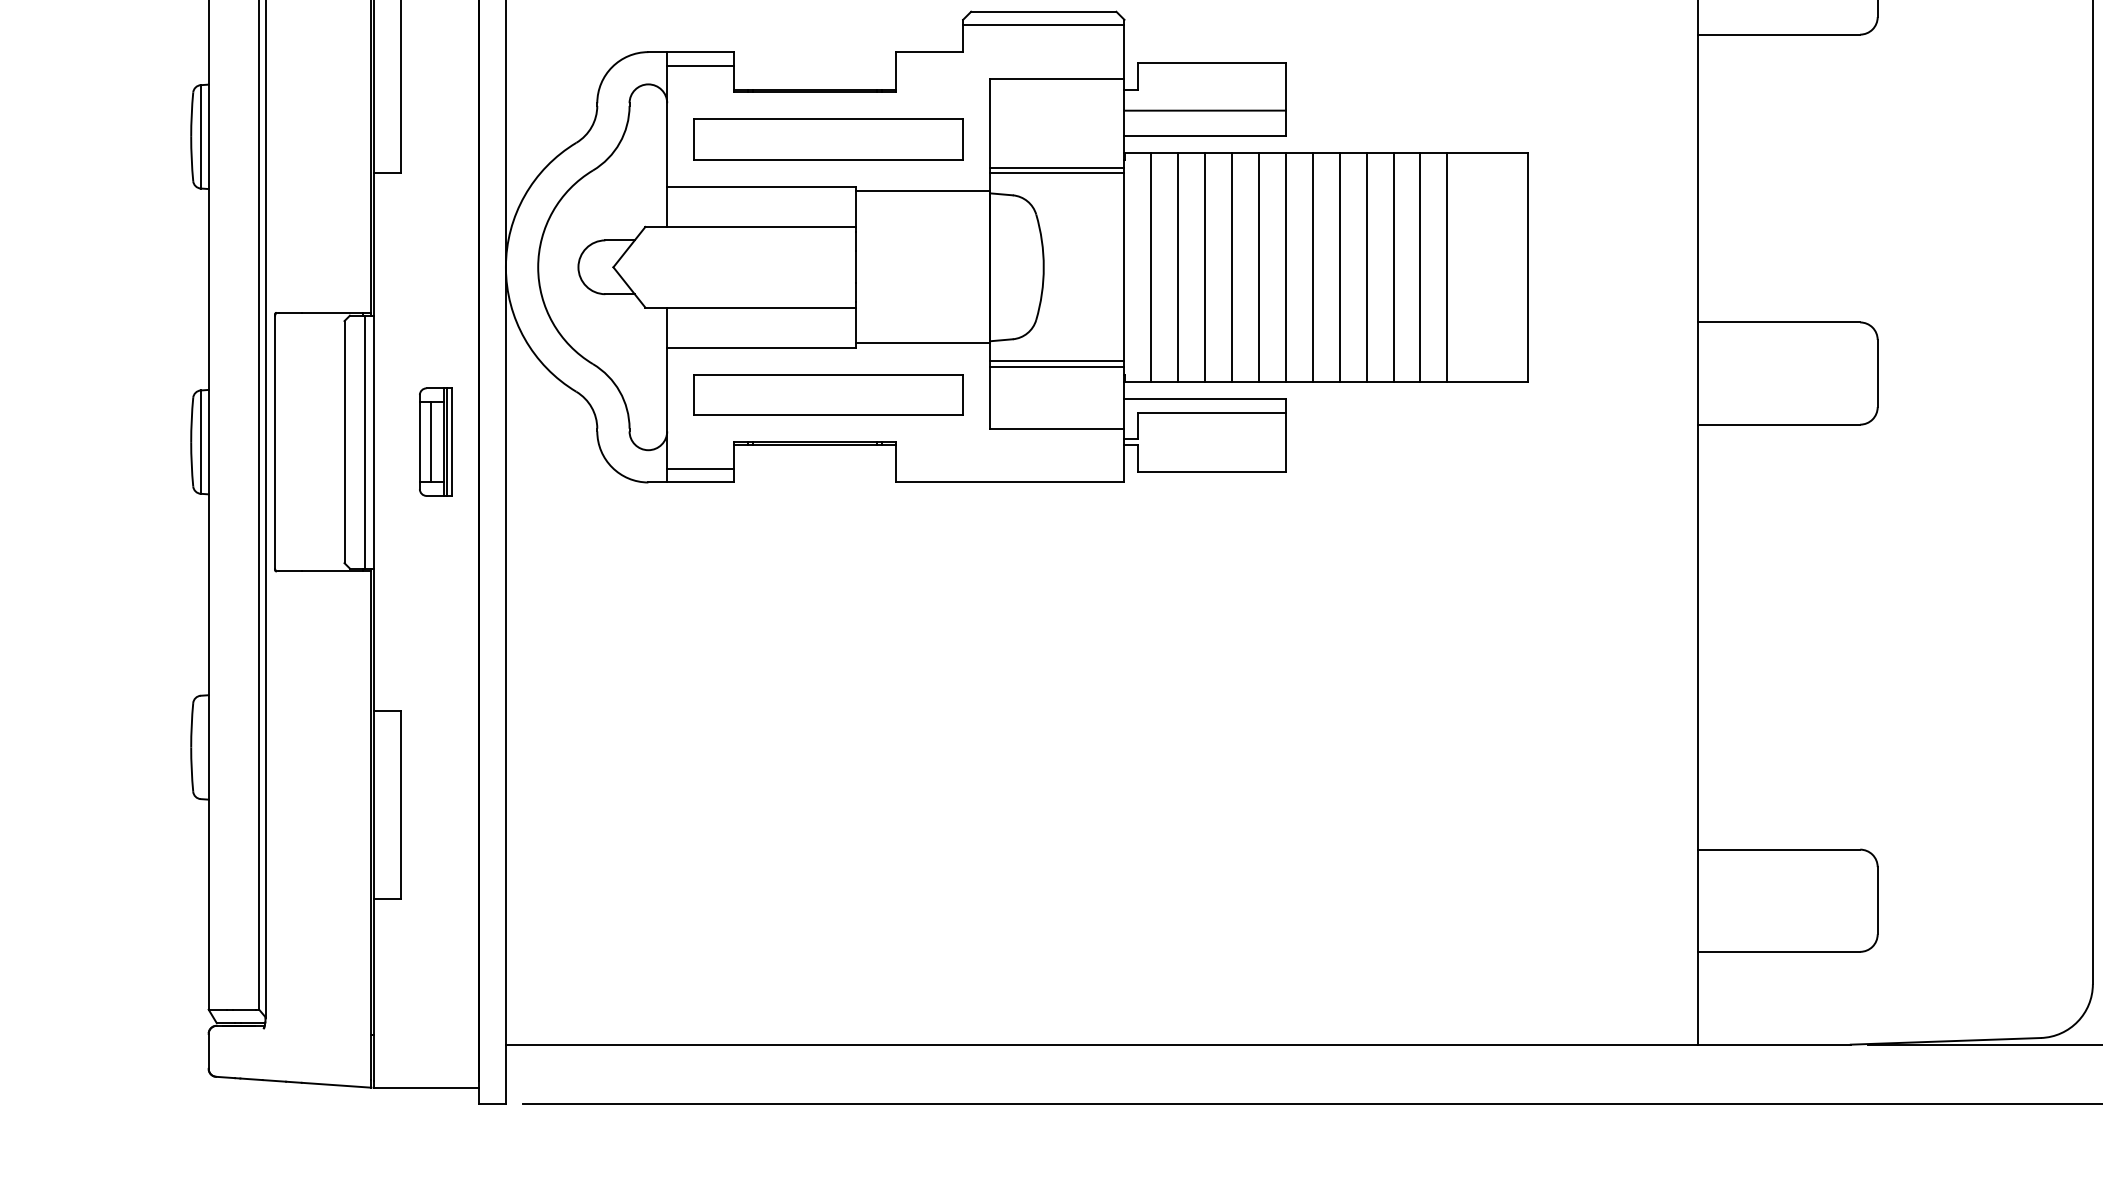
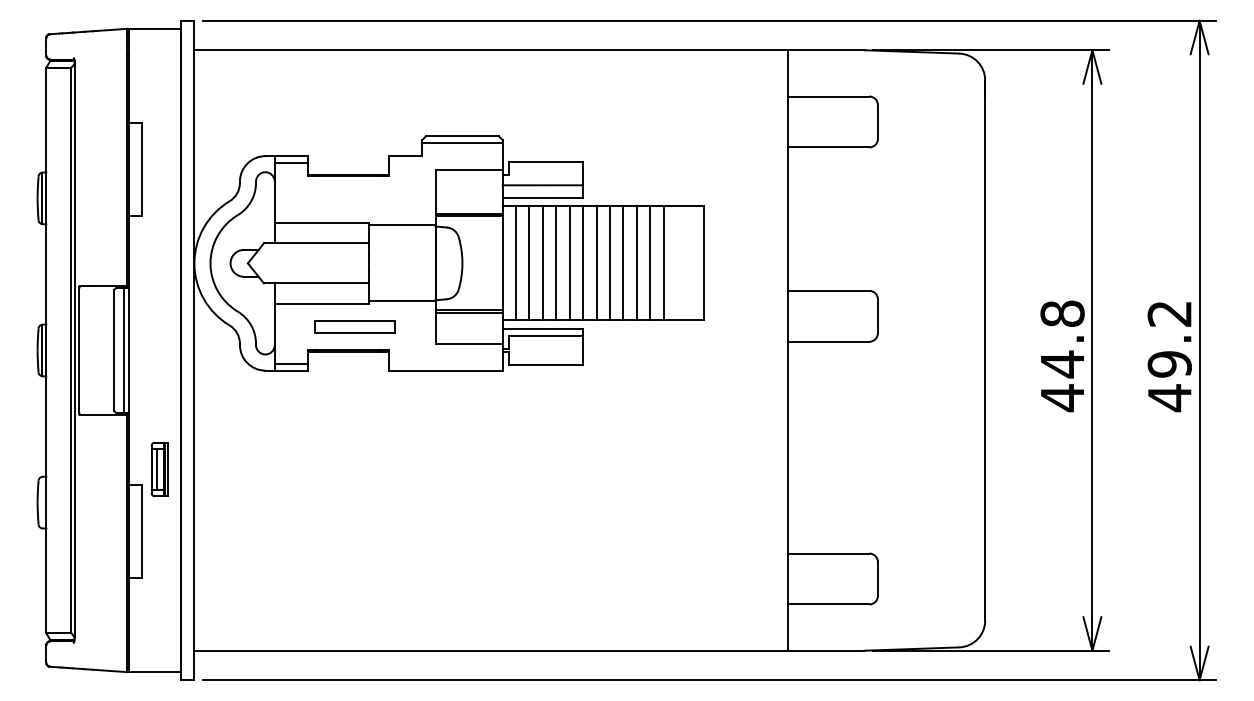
part: (827, 139) -> (354, 199), removed
part: (827, 393) -> (354, 326), size x0.6
part: (435, 442) -> (159, 469), moved

